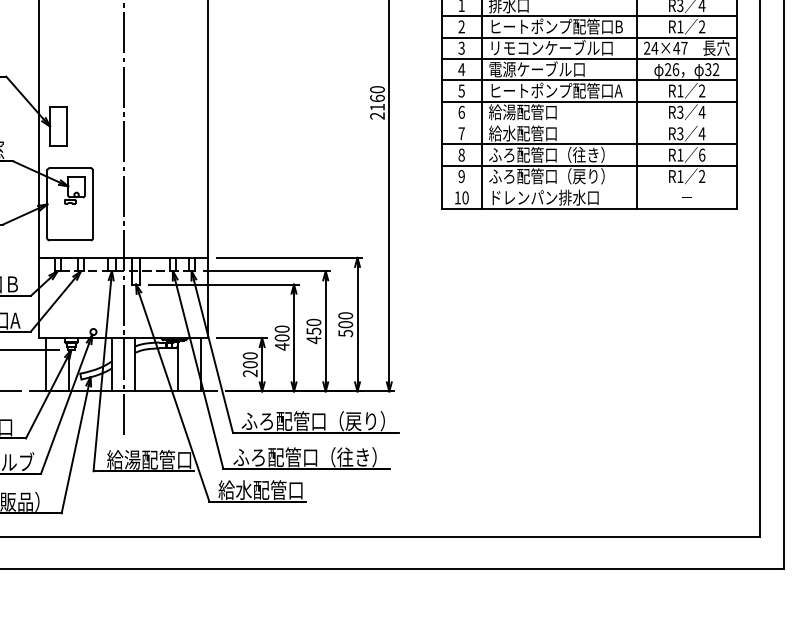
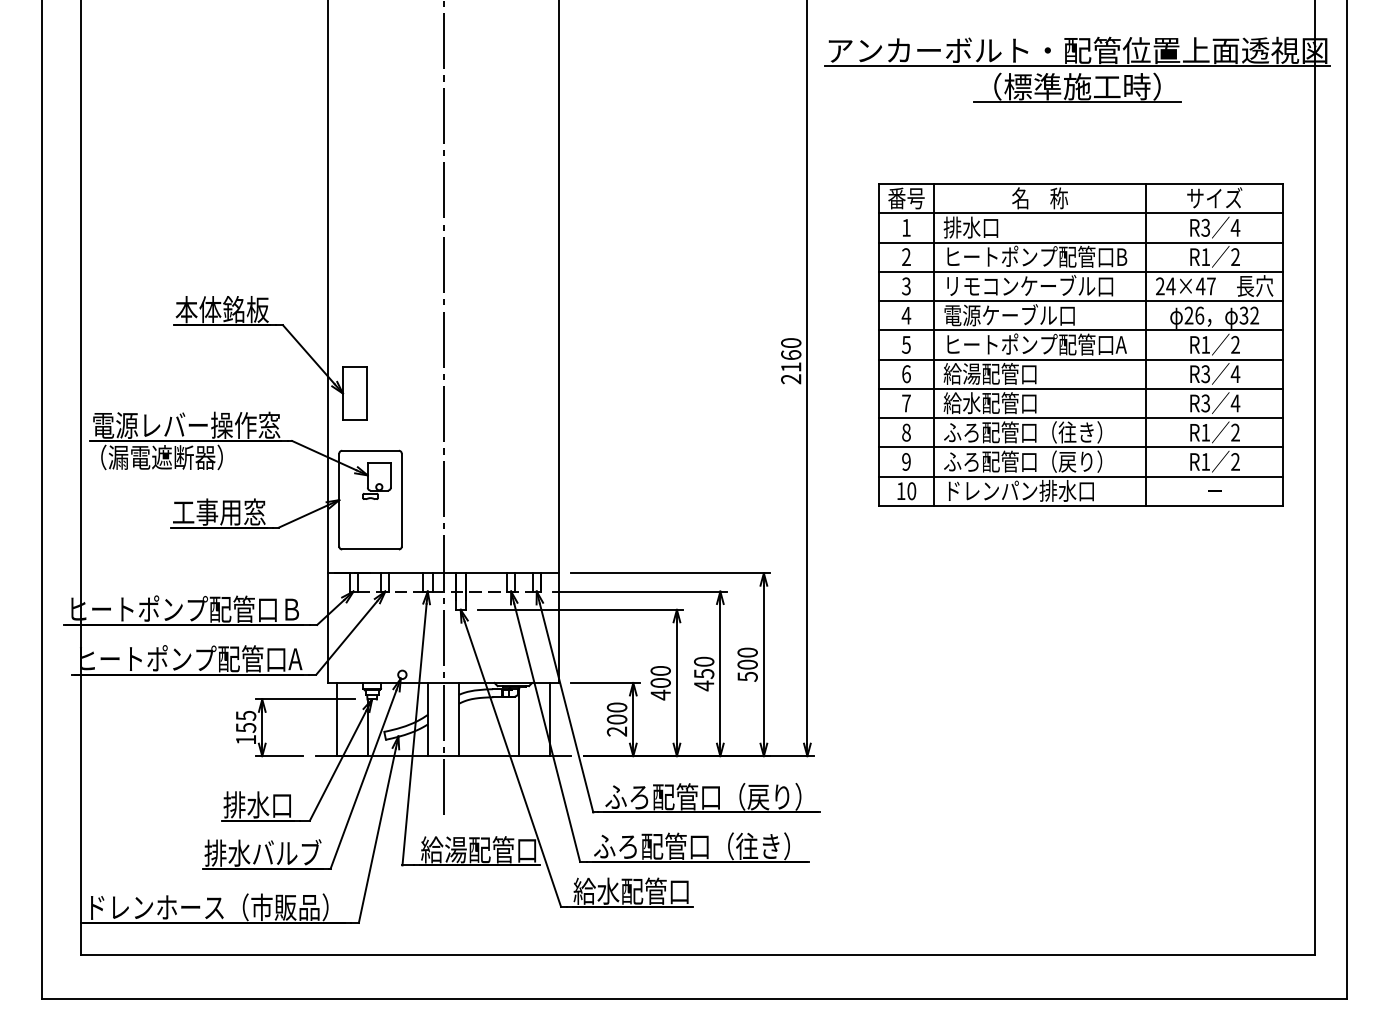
line: (589, 122) -> (1081, 388), added
text: (702, 155) -> (1235, 432), 6 -> 2
line: (589, 187) -> (1081, 476), added

